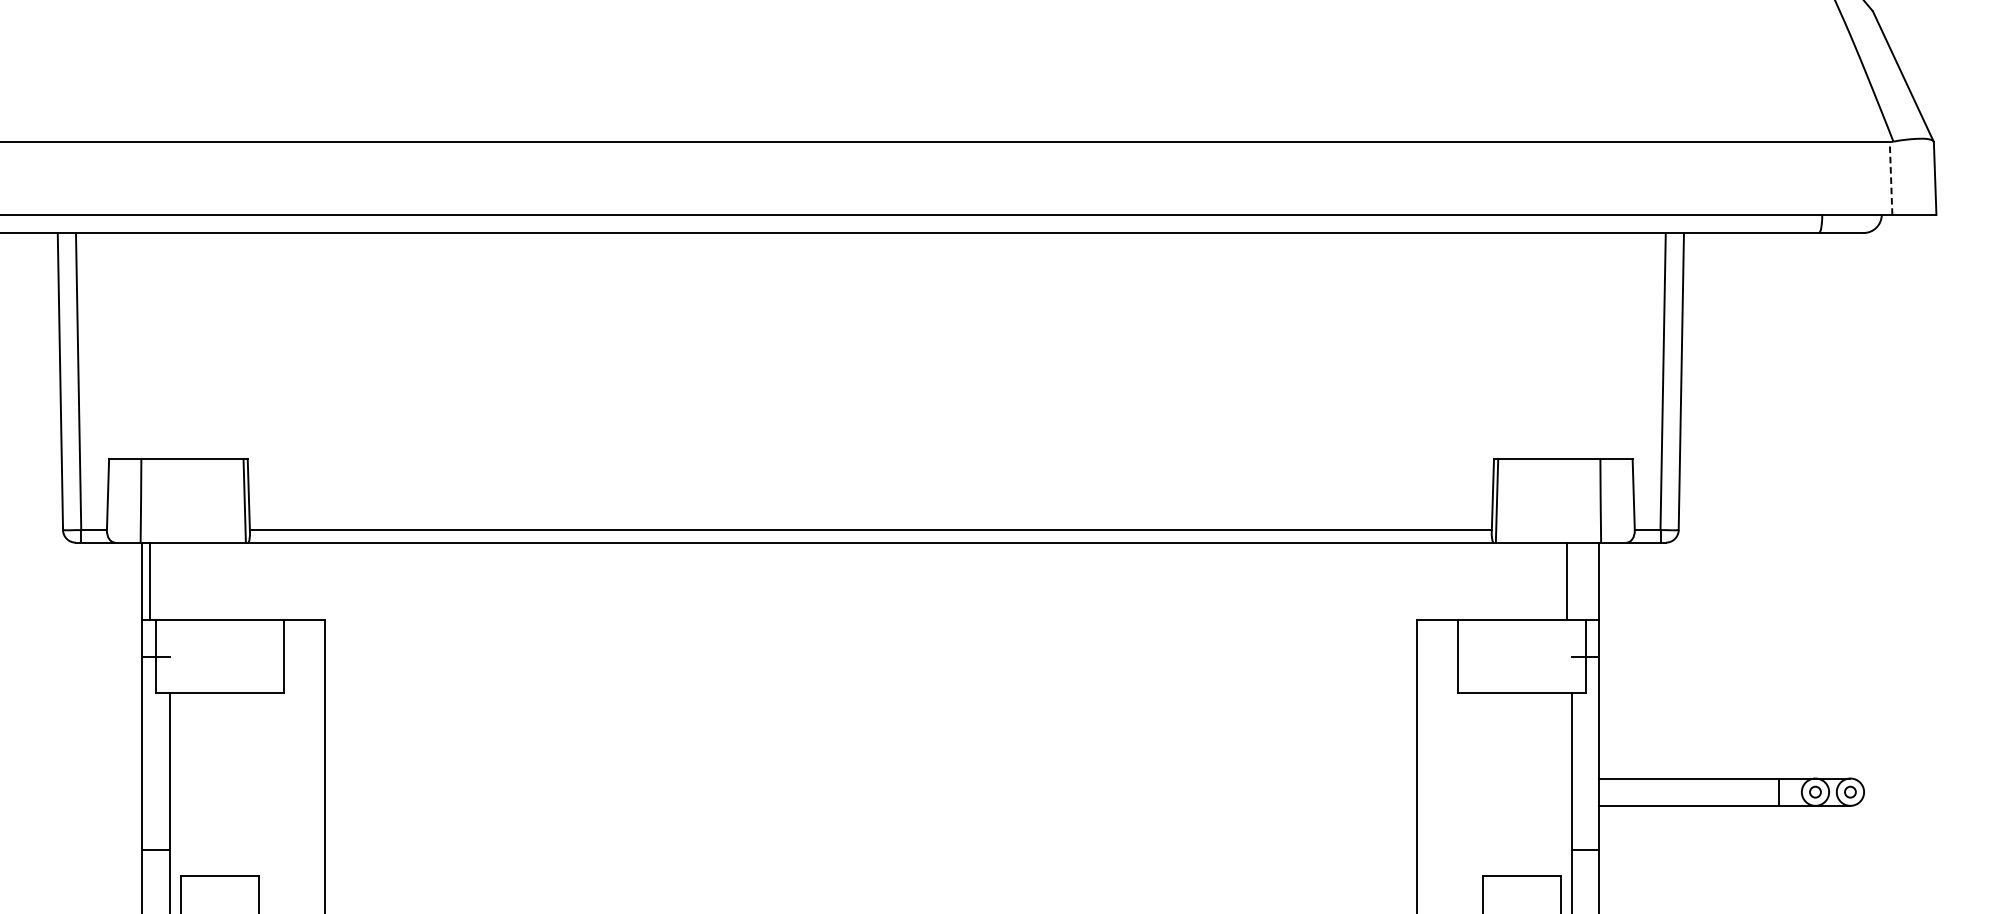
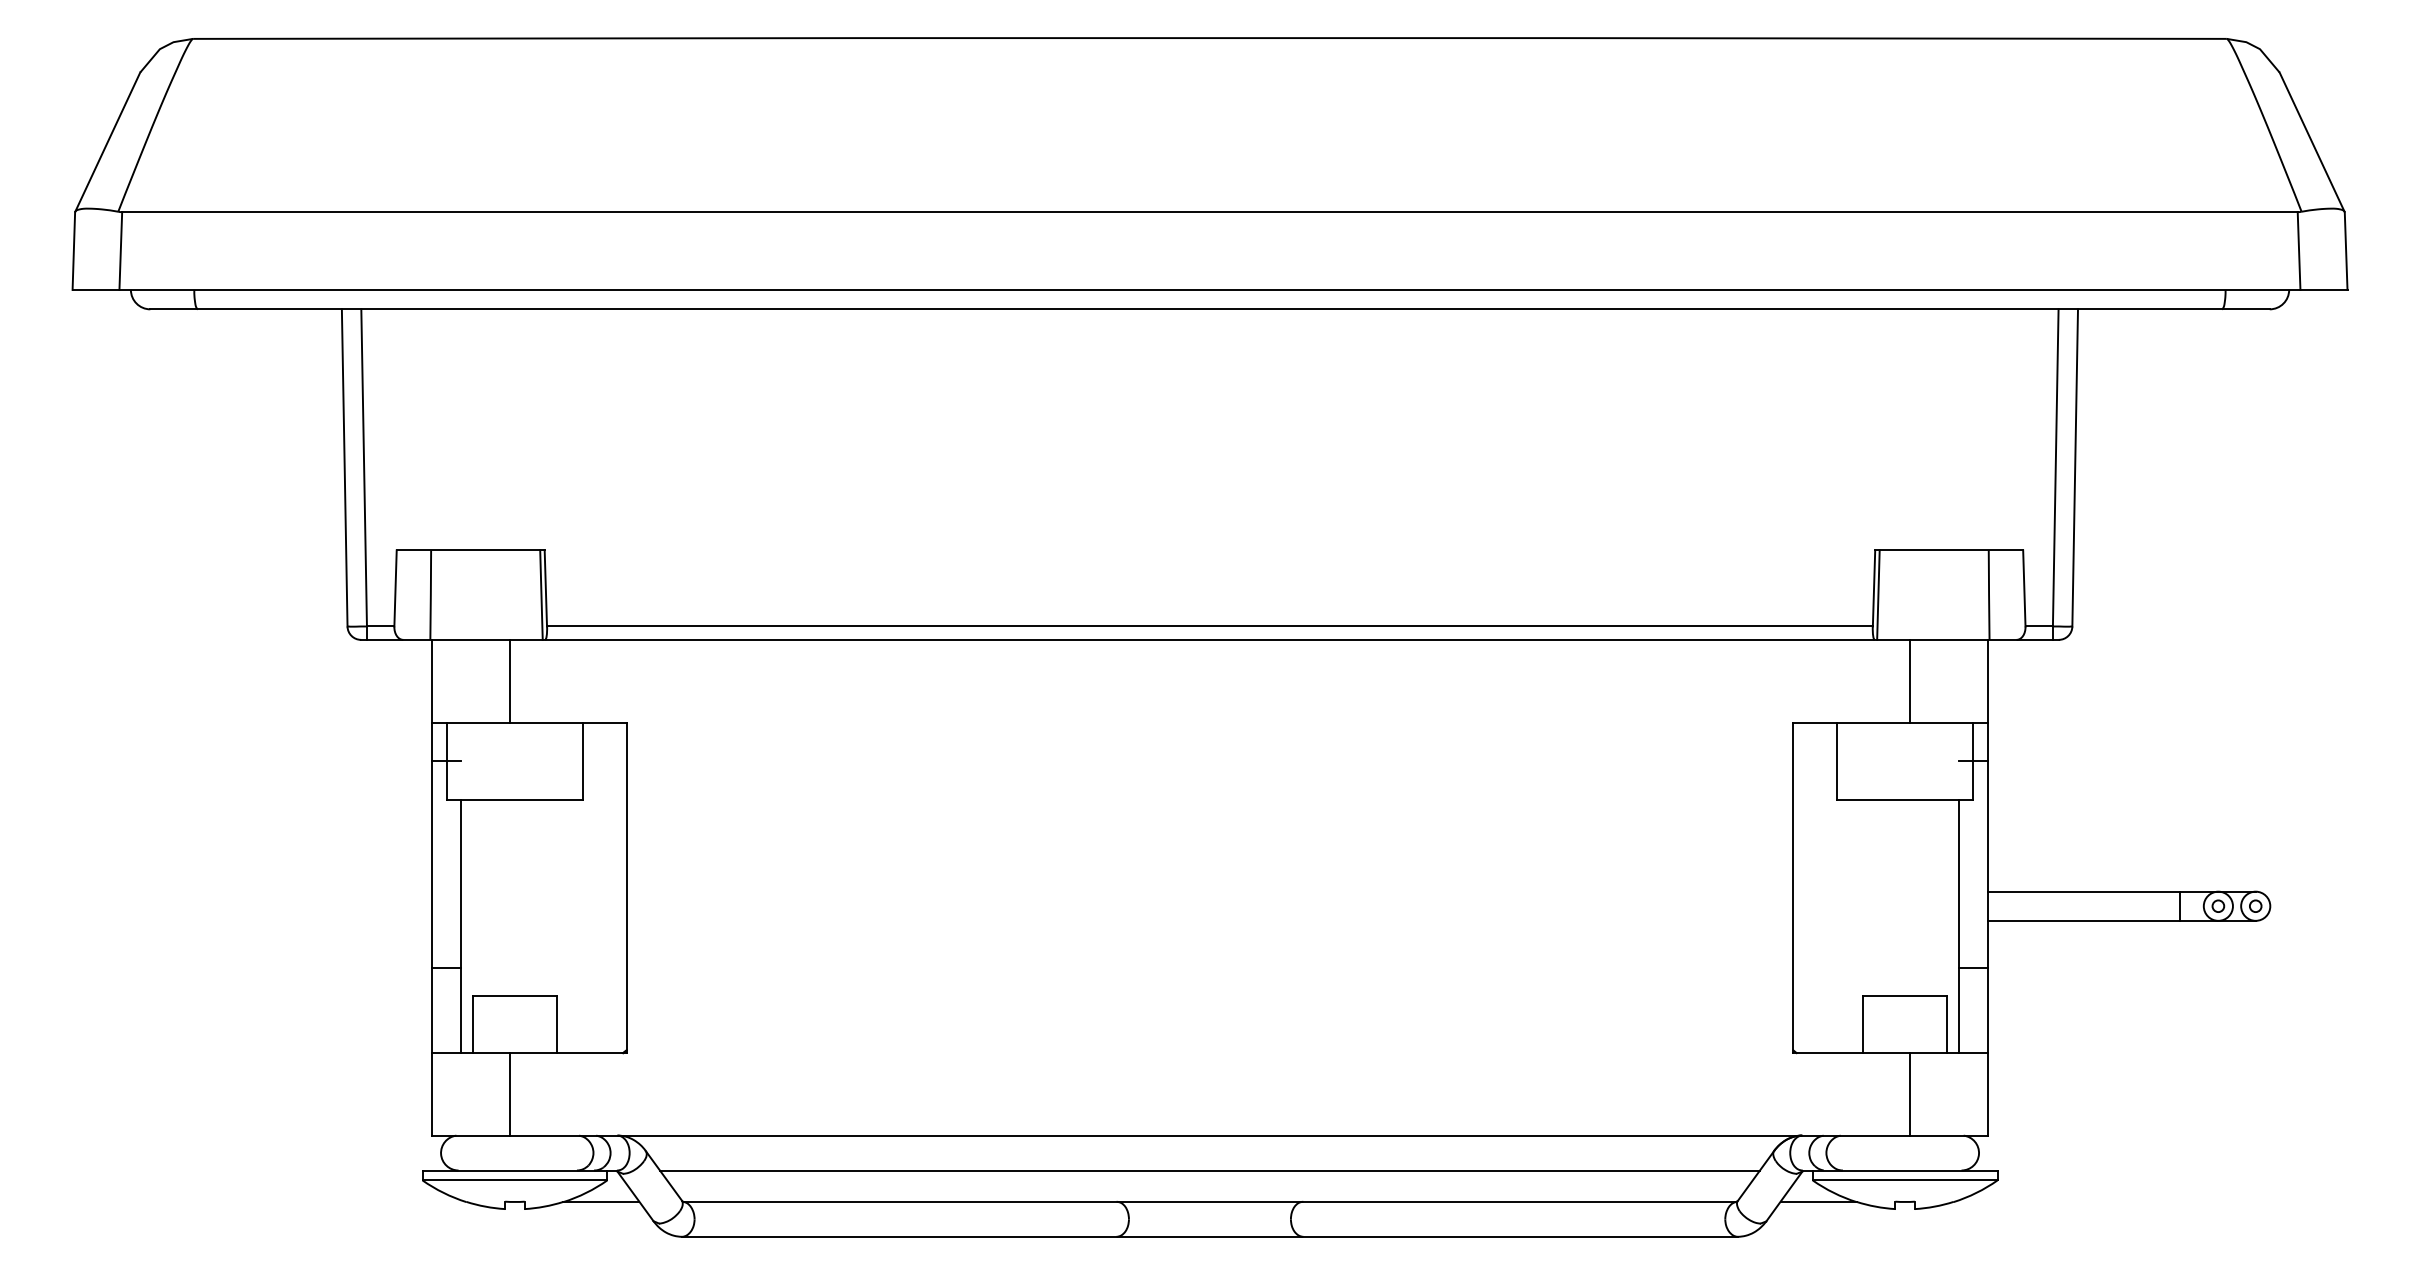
line: (1891, 178) -> (2299, 251), dashed -> solid
line: (150, 580) -> (510, 680), moved
line: (1567, 580) -> (1910, 680), moved

